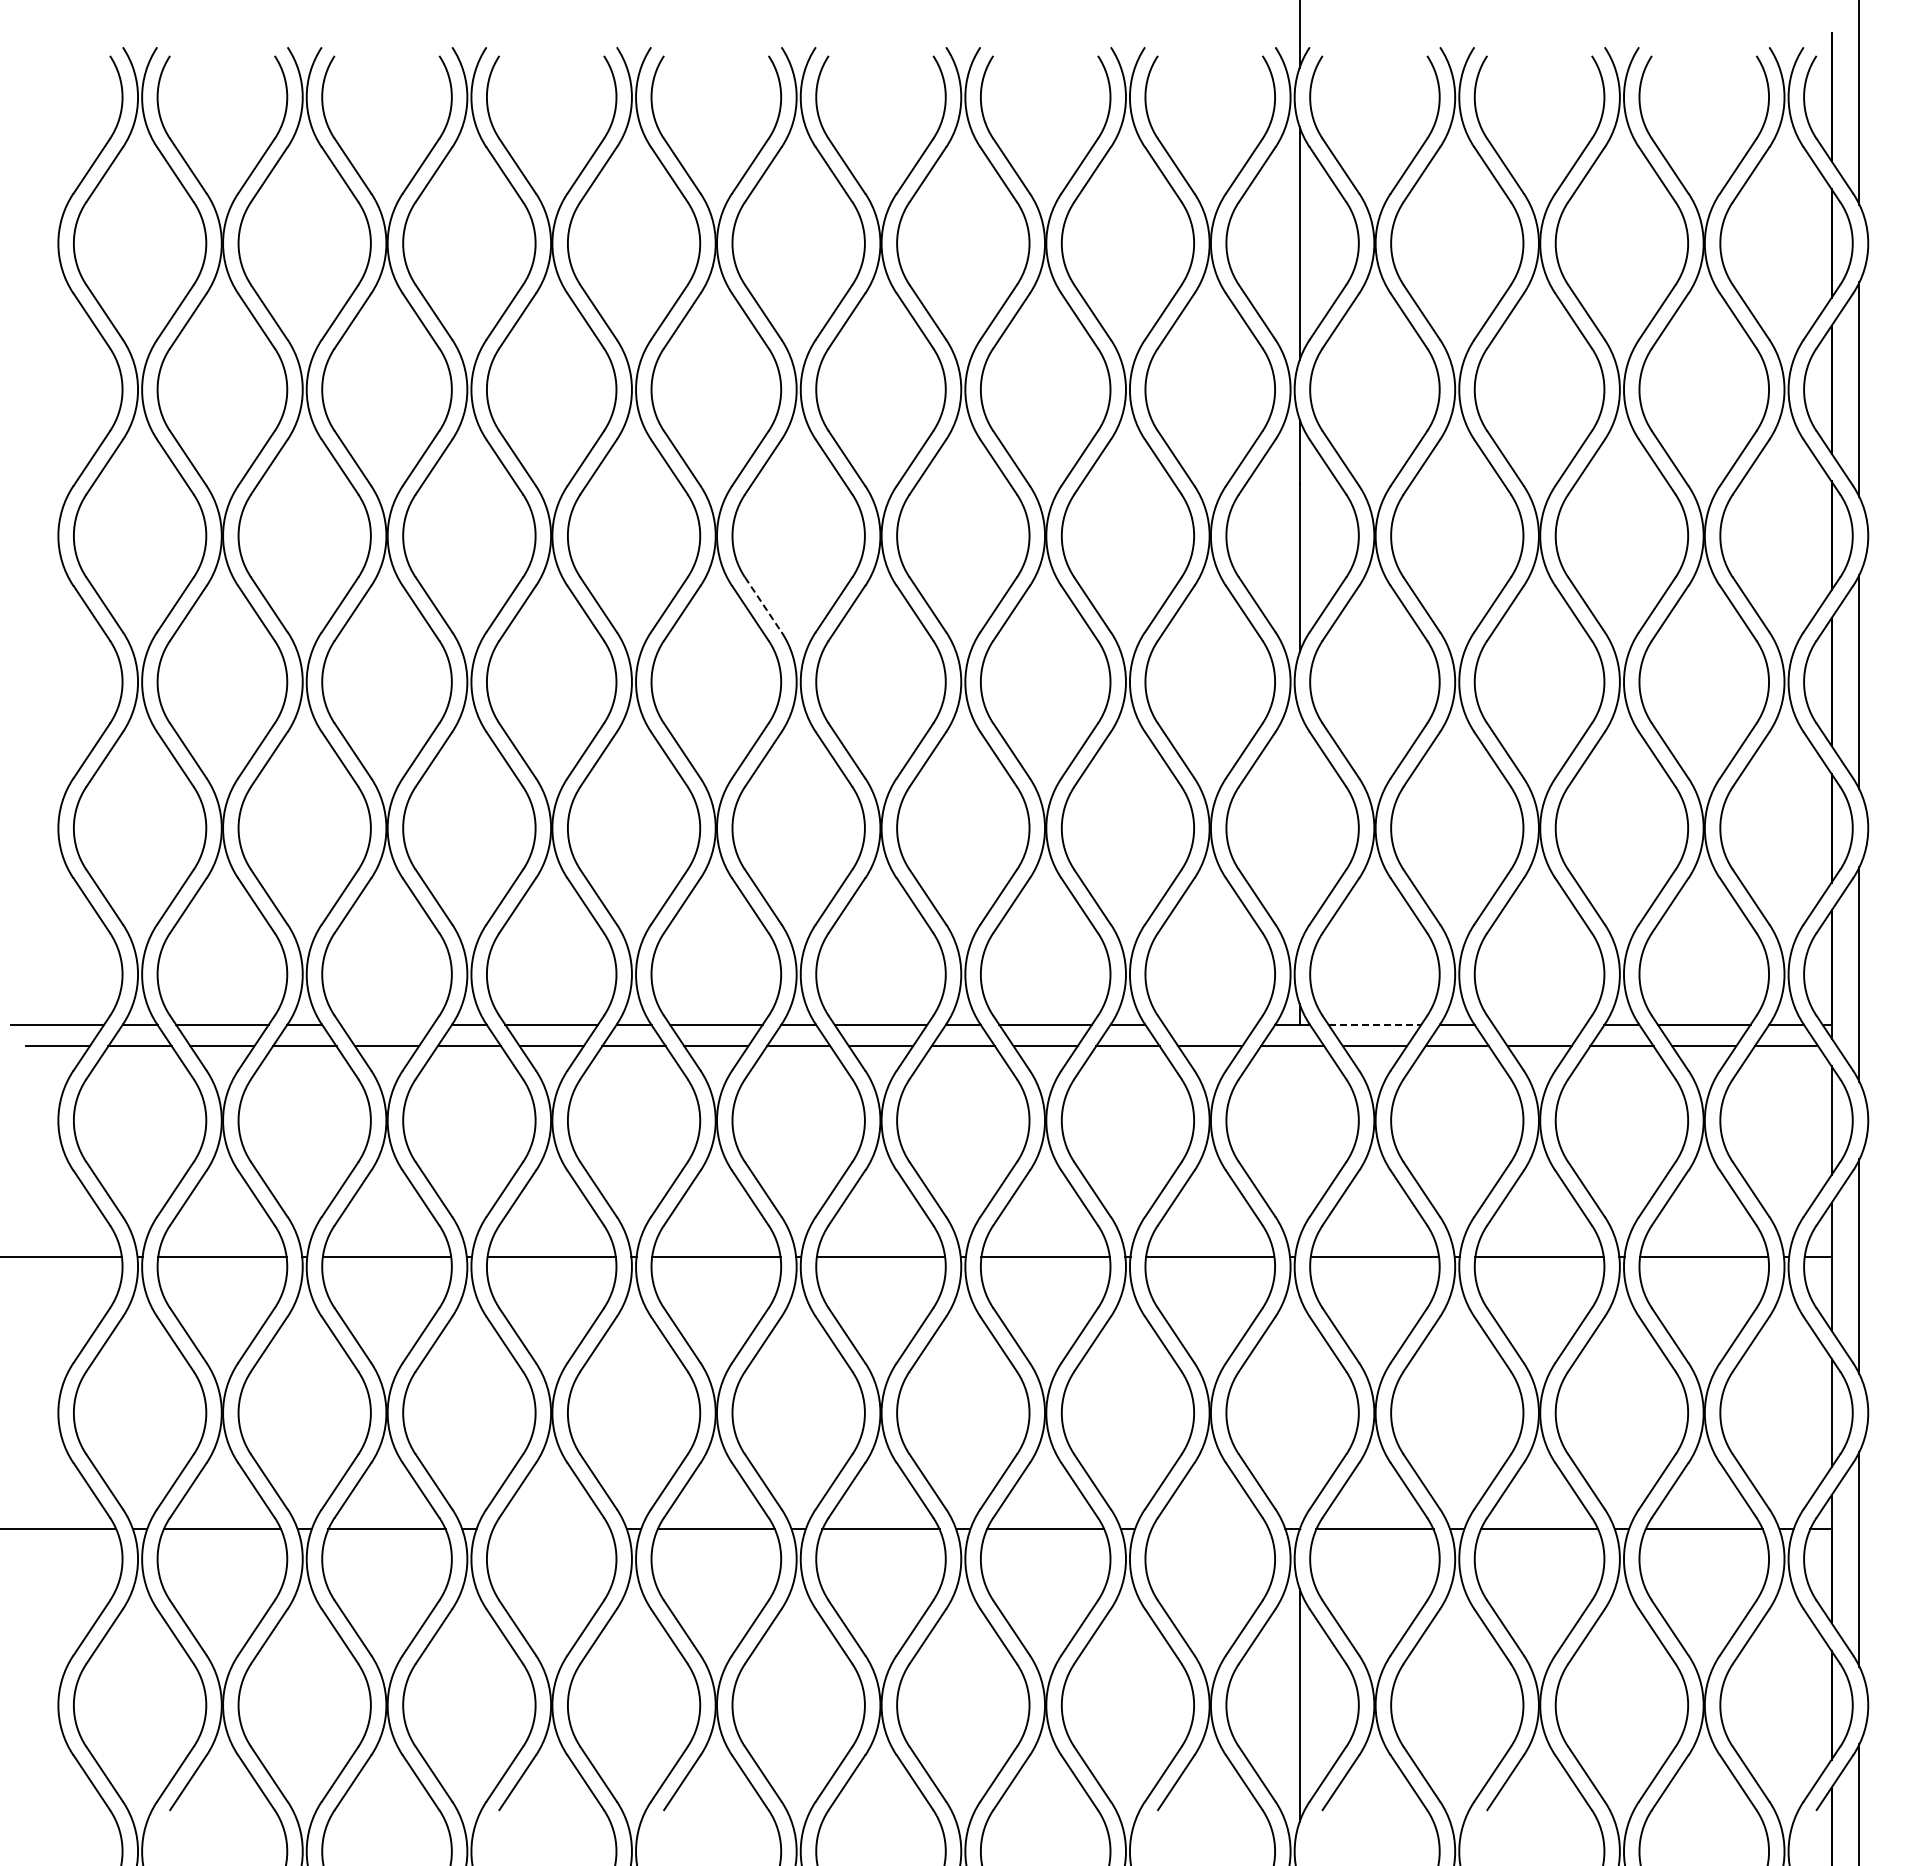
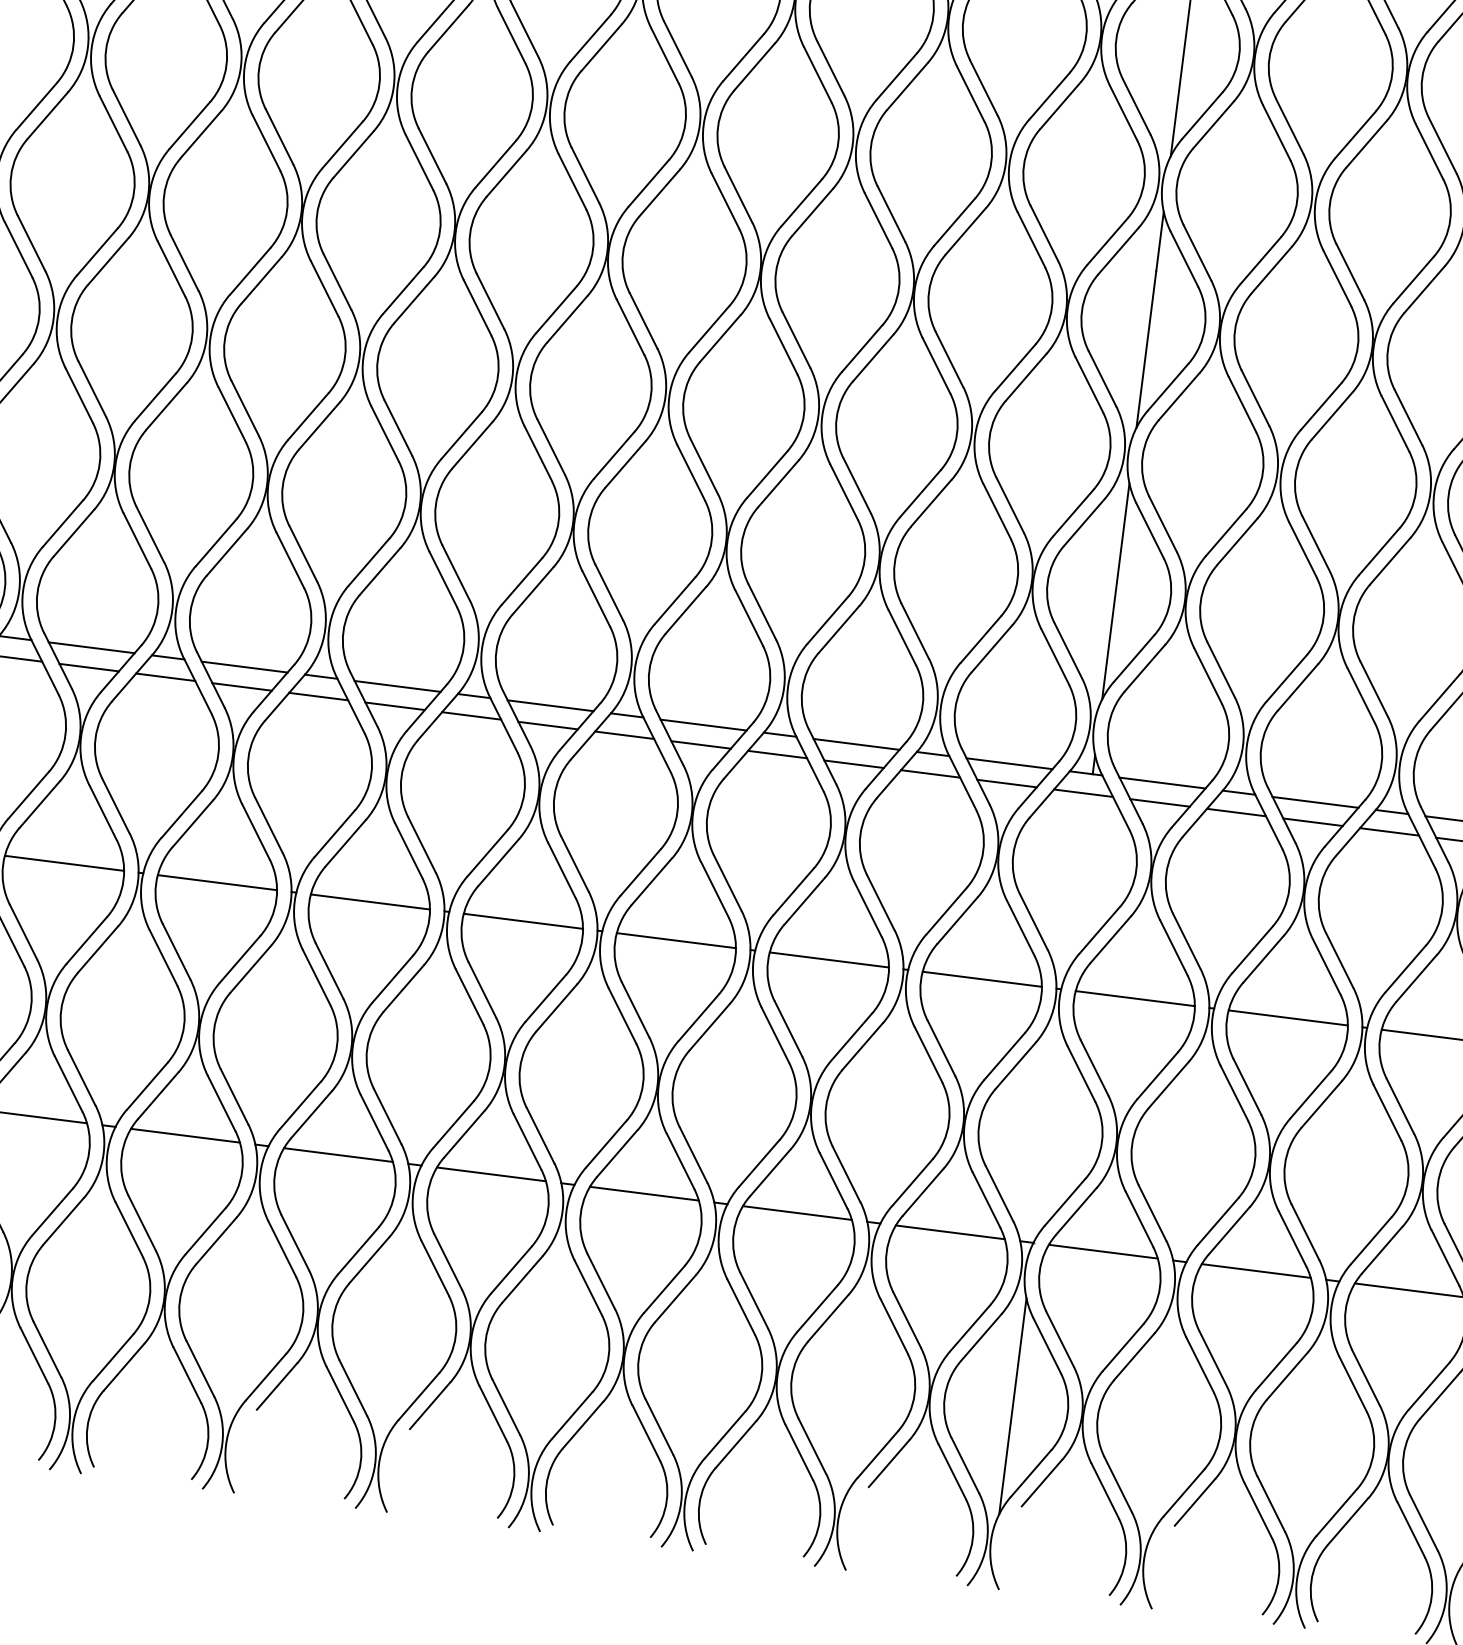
line: (763, 604) -> (643, 320), dashed -> solid
line: (1299, 827) -> (1115, 590), added
line: (386, 1024) -> (244, 666), added
line: (1210, 1024) -> (1009, 763), added
line: (1375, 1024) -> (1163, 782), dashed -> solid
line: (1539, 1024) -> (1315, 801), added
line: (551, 1529) -> (338, 1155), added
line: (1209, 1529) -> (949, 1232), added

